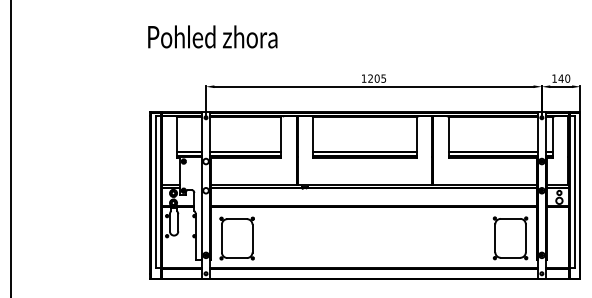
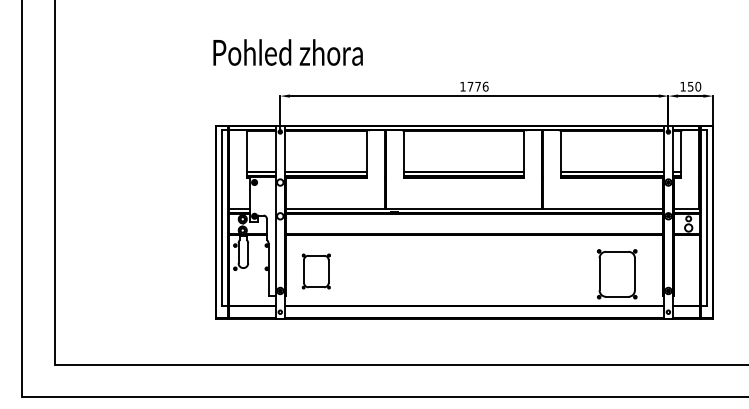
text: (212, 36) -> (287, 52), moved
text: (376, 78) -> (477, 86), 1205 -> 1776
text: (560, 78) -> (690, 86), 140 -> 150
part: (237, 238) -> (316, 271), size x0.7
part: (510, 238) -> (617, 274), moved

